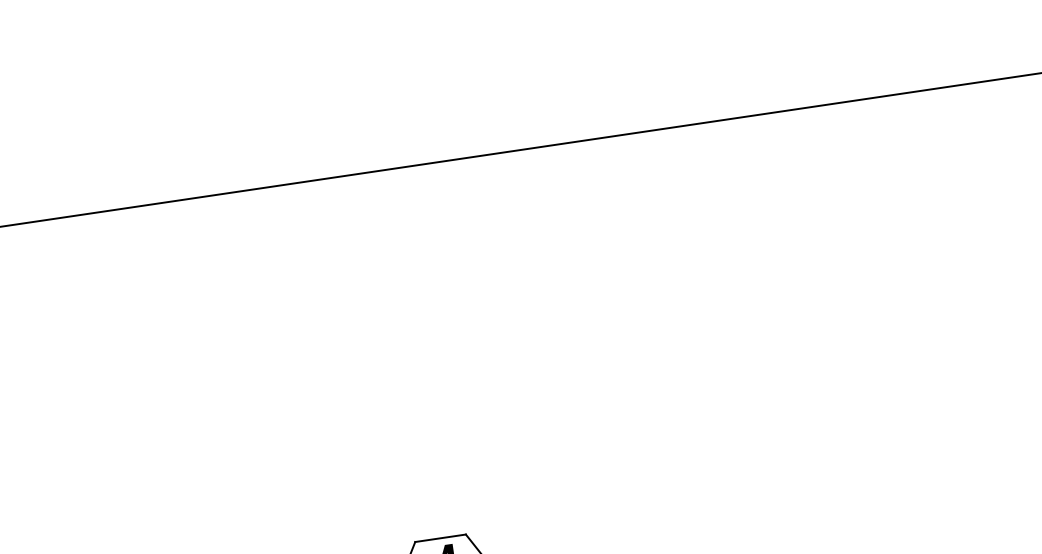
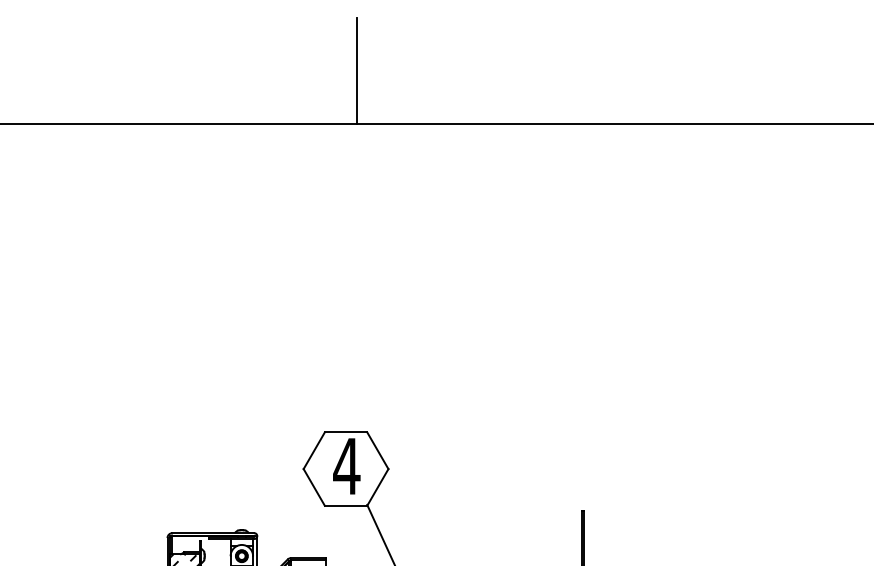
line: (390, 104) -> (357, 70), added

